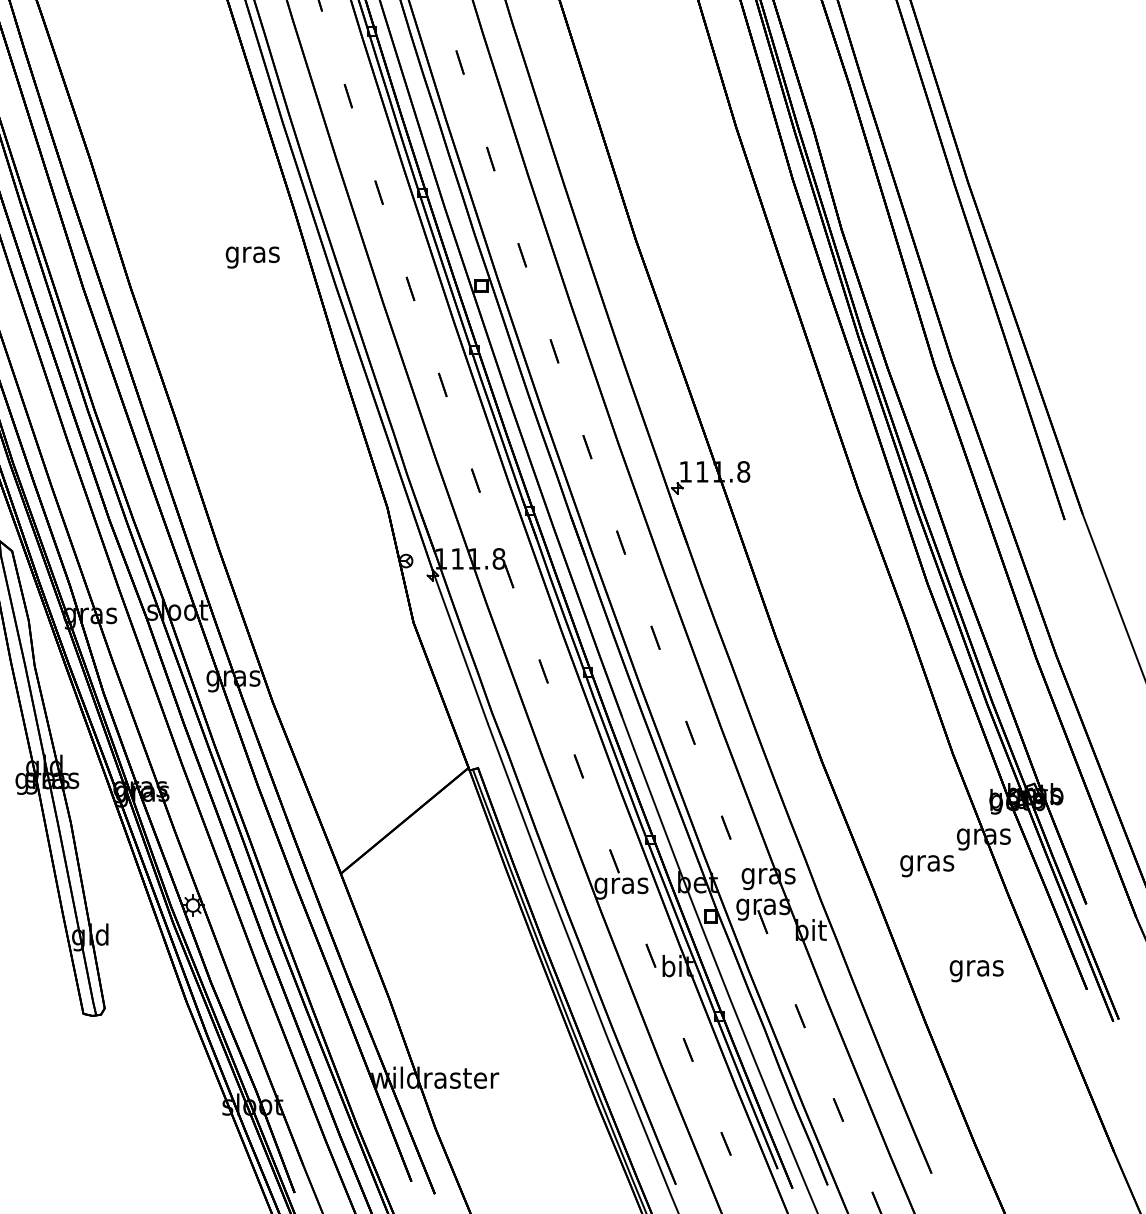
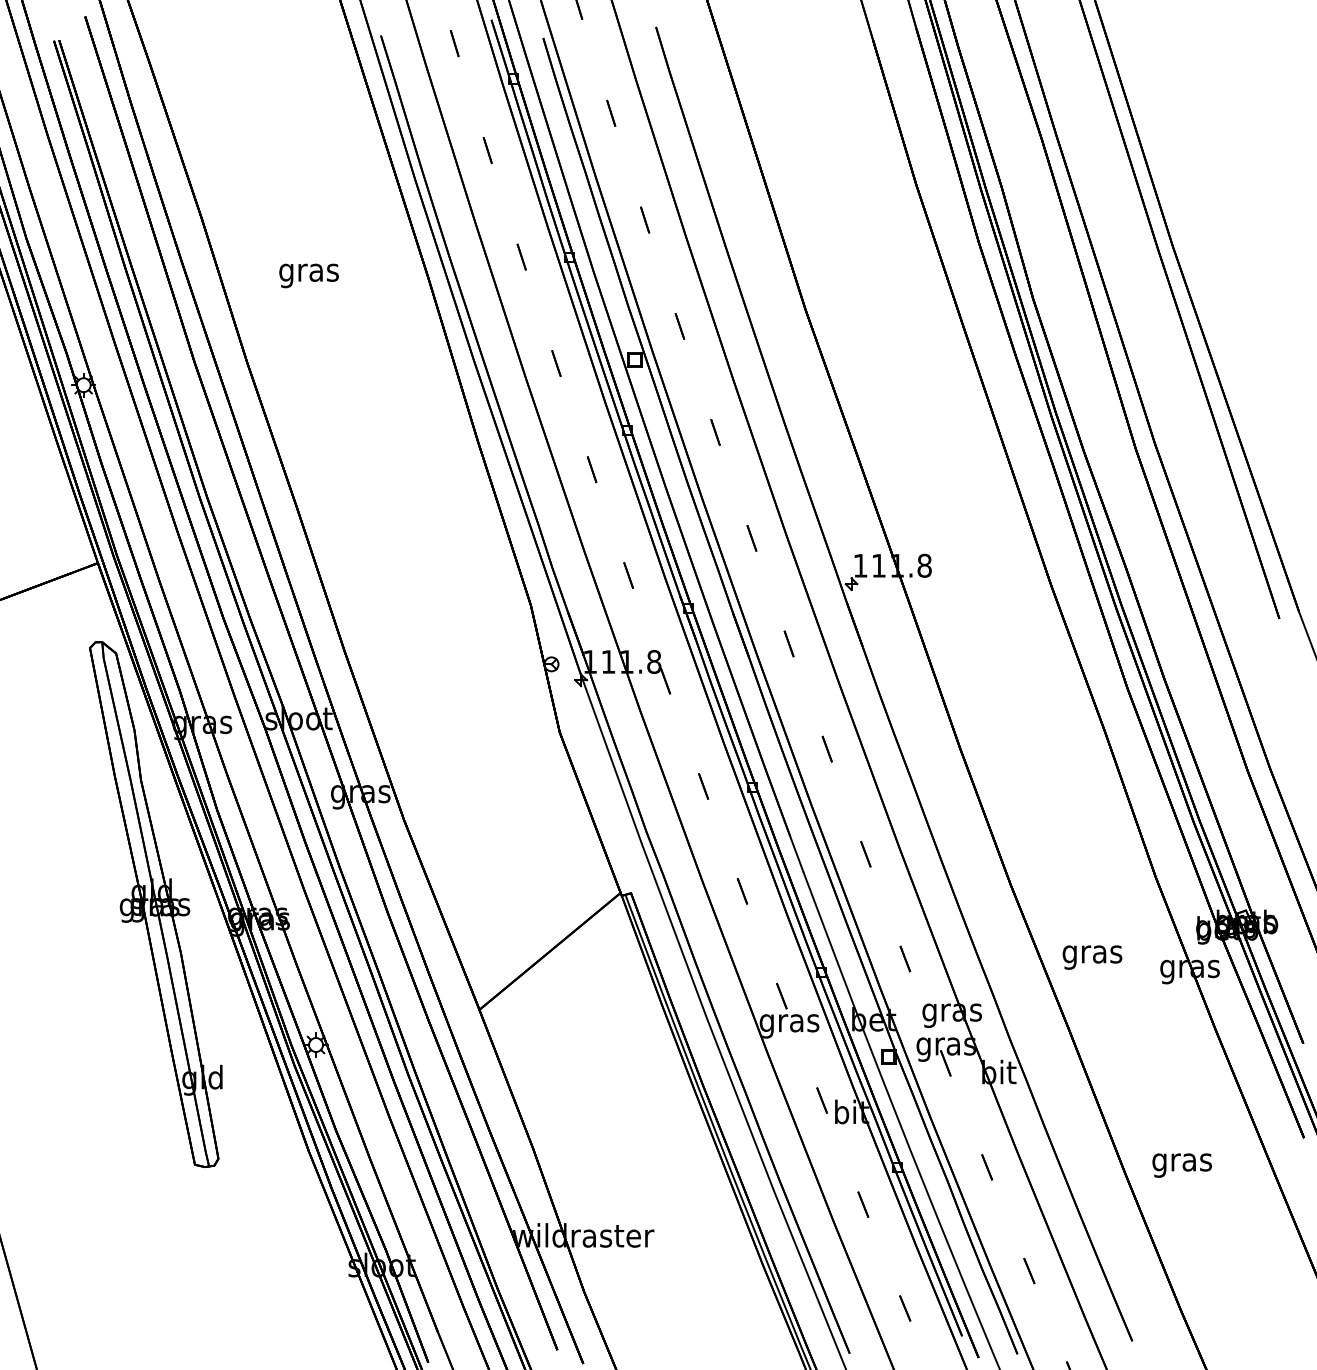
text: (252, 257) -> (308, 275), moved
text: (927, 866) -> (1092, 957), moved
text: (976, 971) -> (1181, 1165), moved

